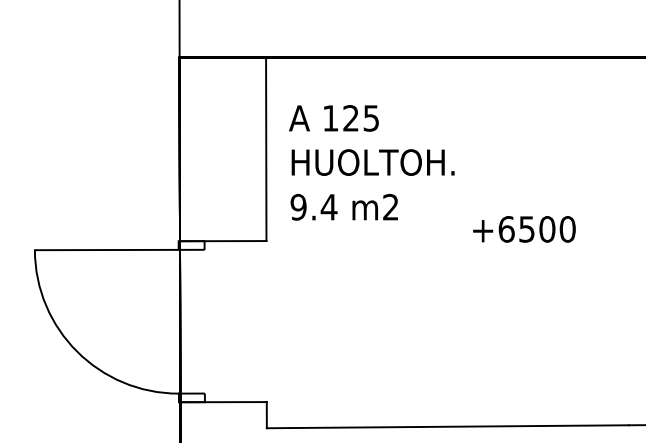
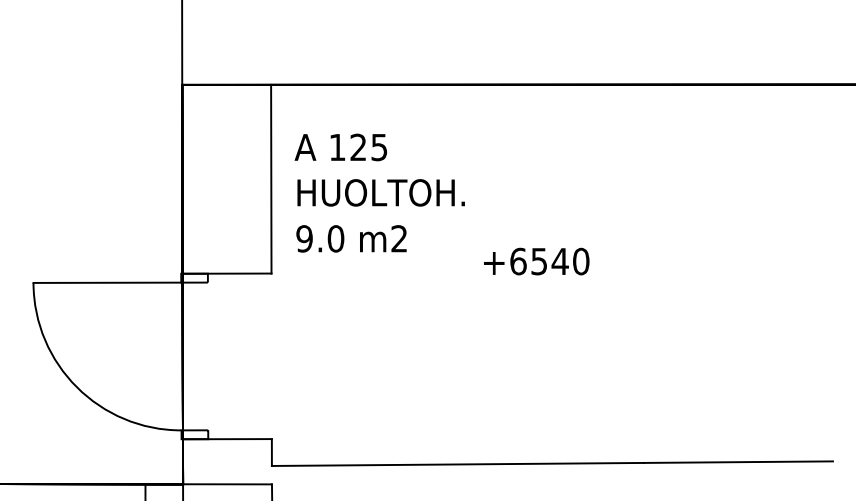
text: (328, 206) -> (335, 238), 9.4 -> 9.0
text: (546, 229) -> (559, 261), +6500 -> +6540

